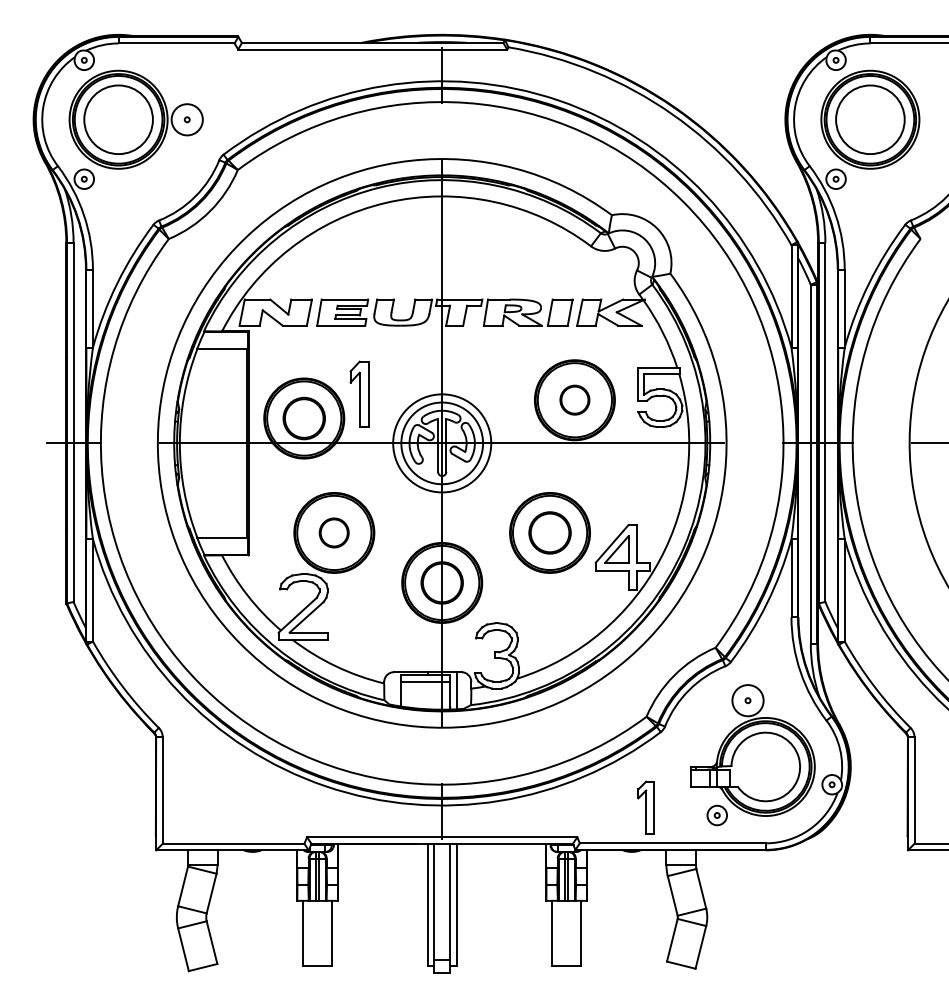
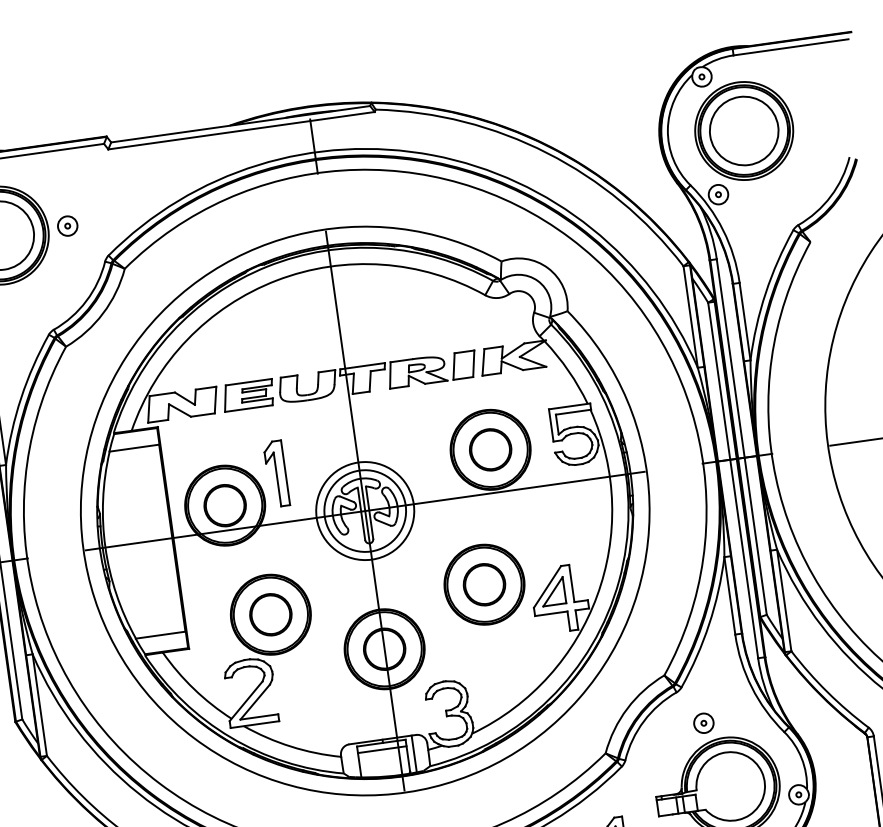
circle: (187, 119) -> (67, 225), size x0.62
circle: (574, 399) -> (490, 449), size x1.43
part: (333, 532) -> (269, 614), size x1.43
circle: (747, 700) -> (703, 723), size x0.62

